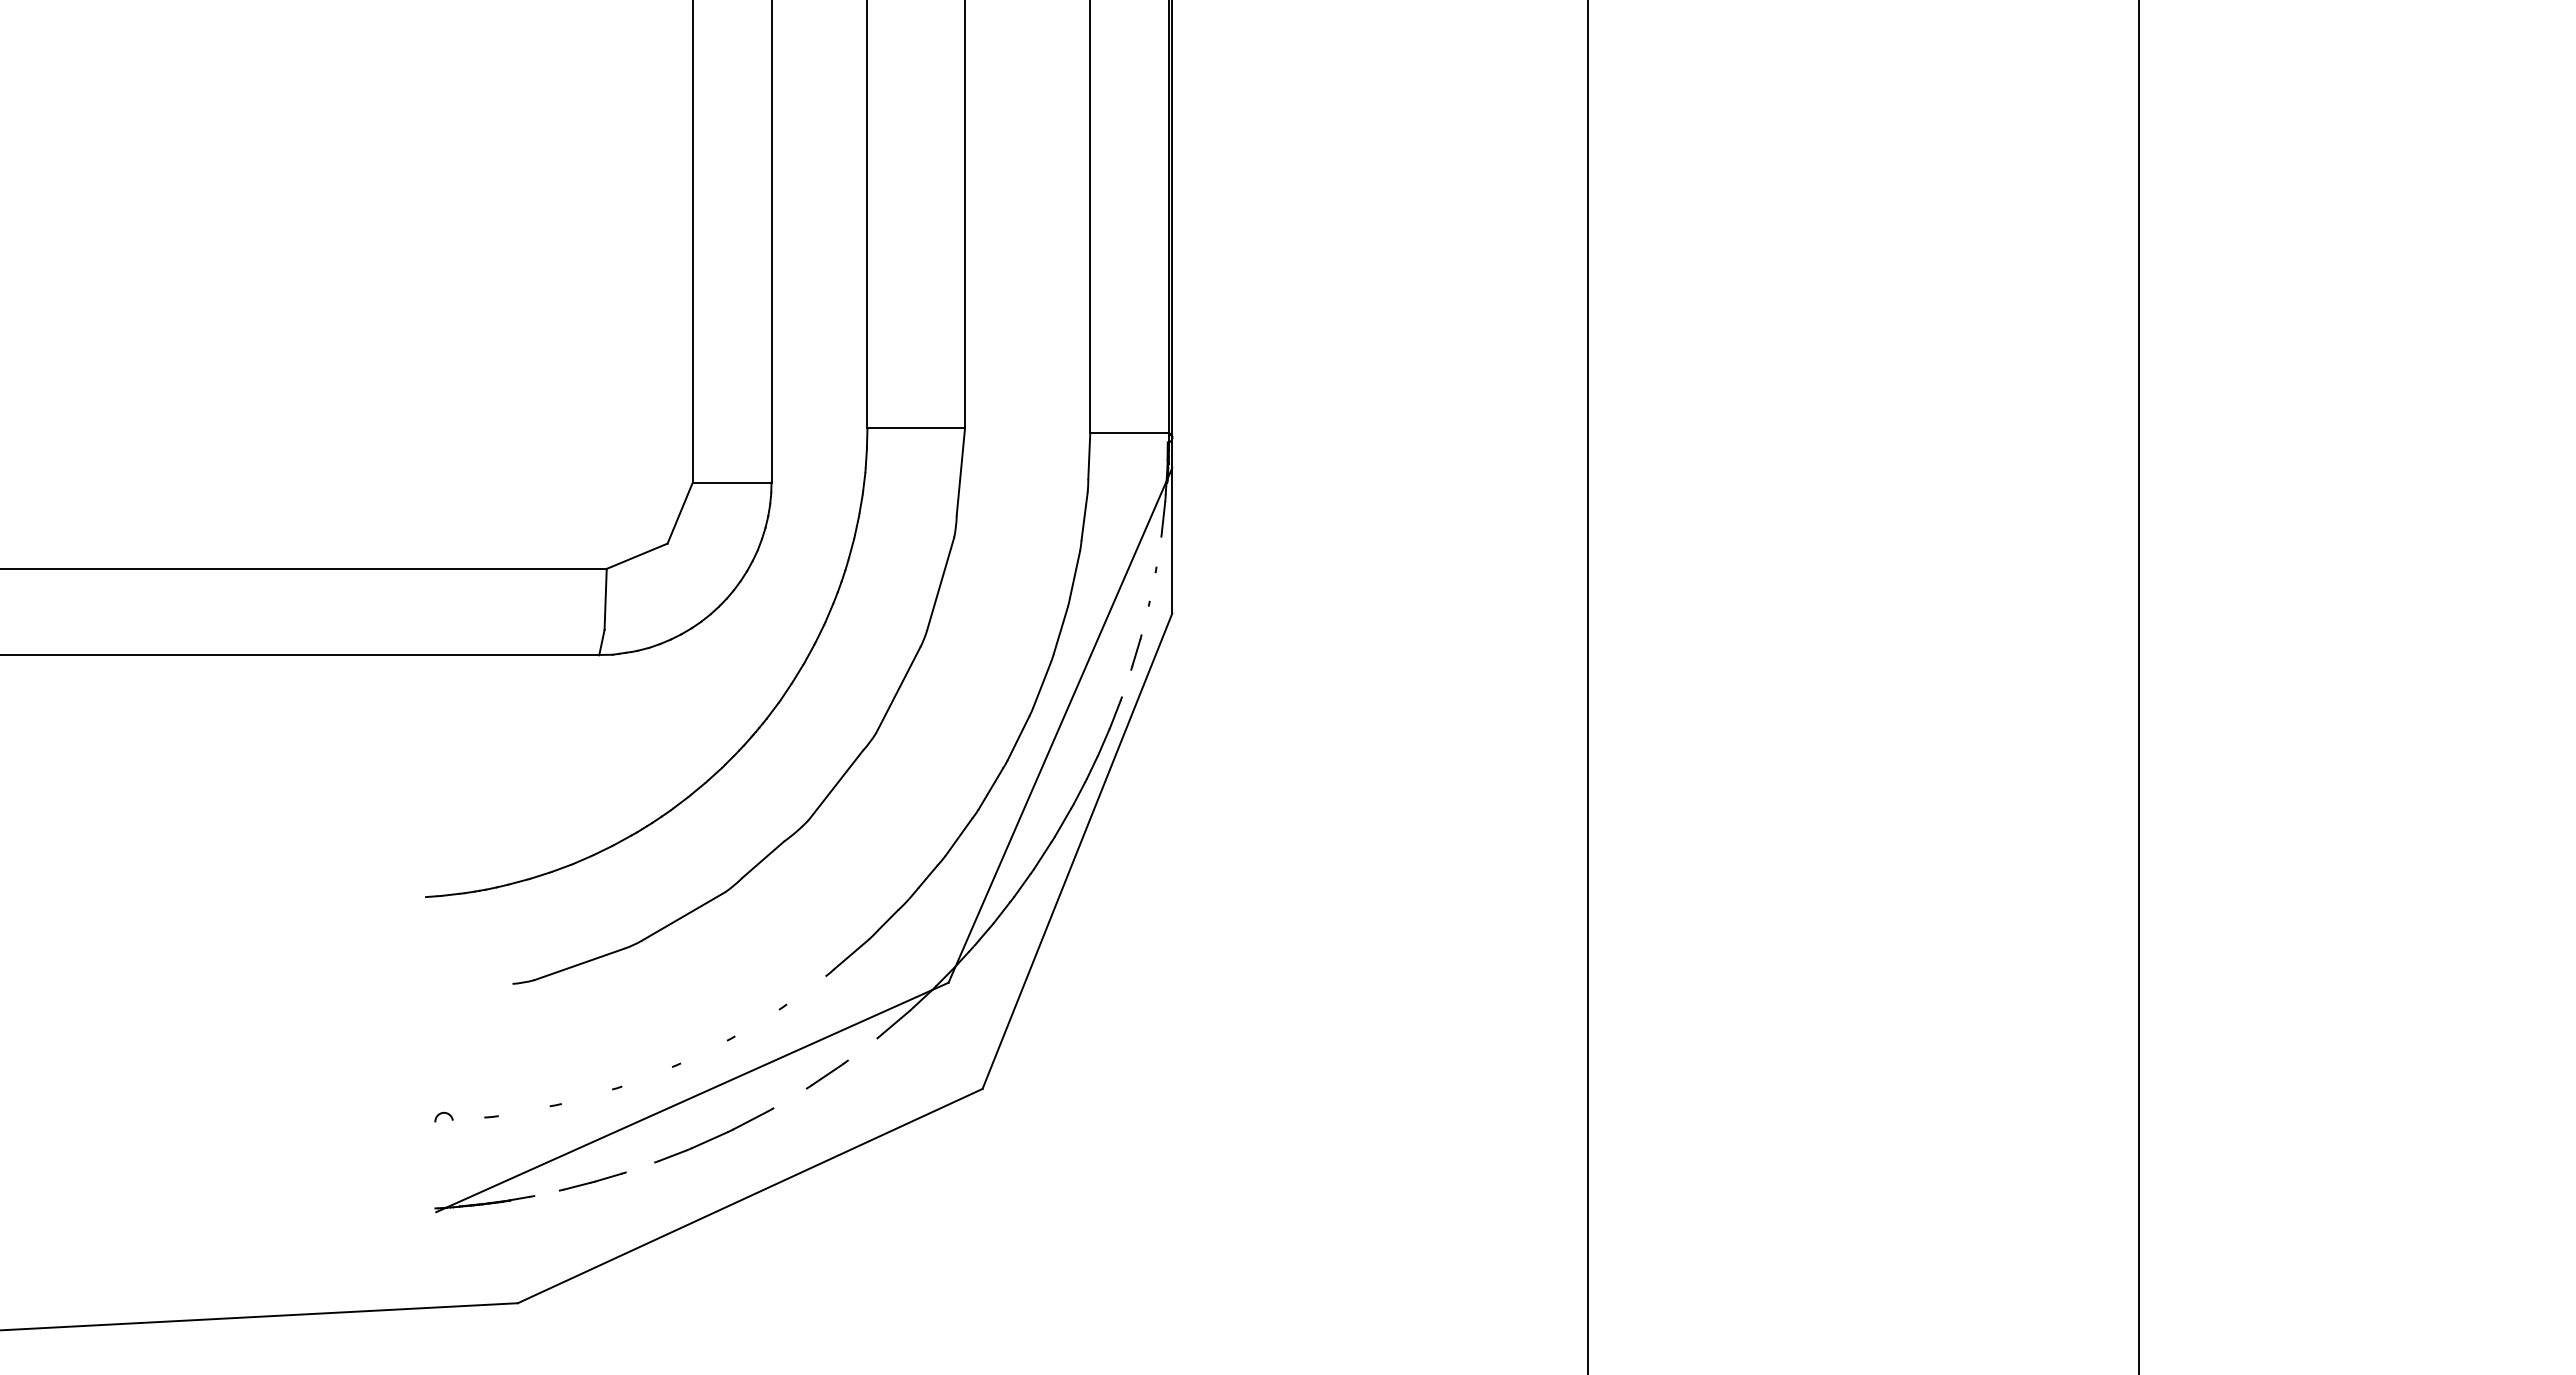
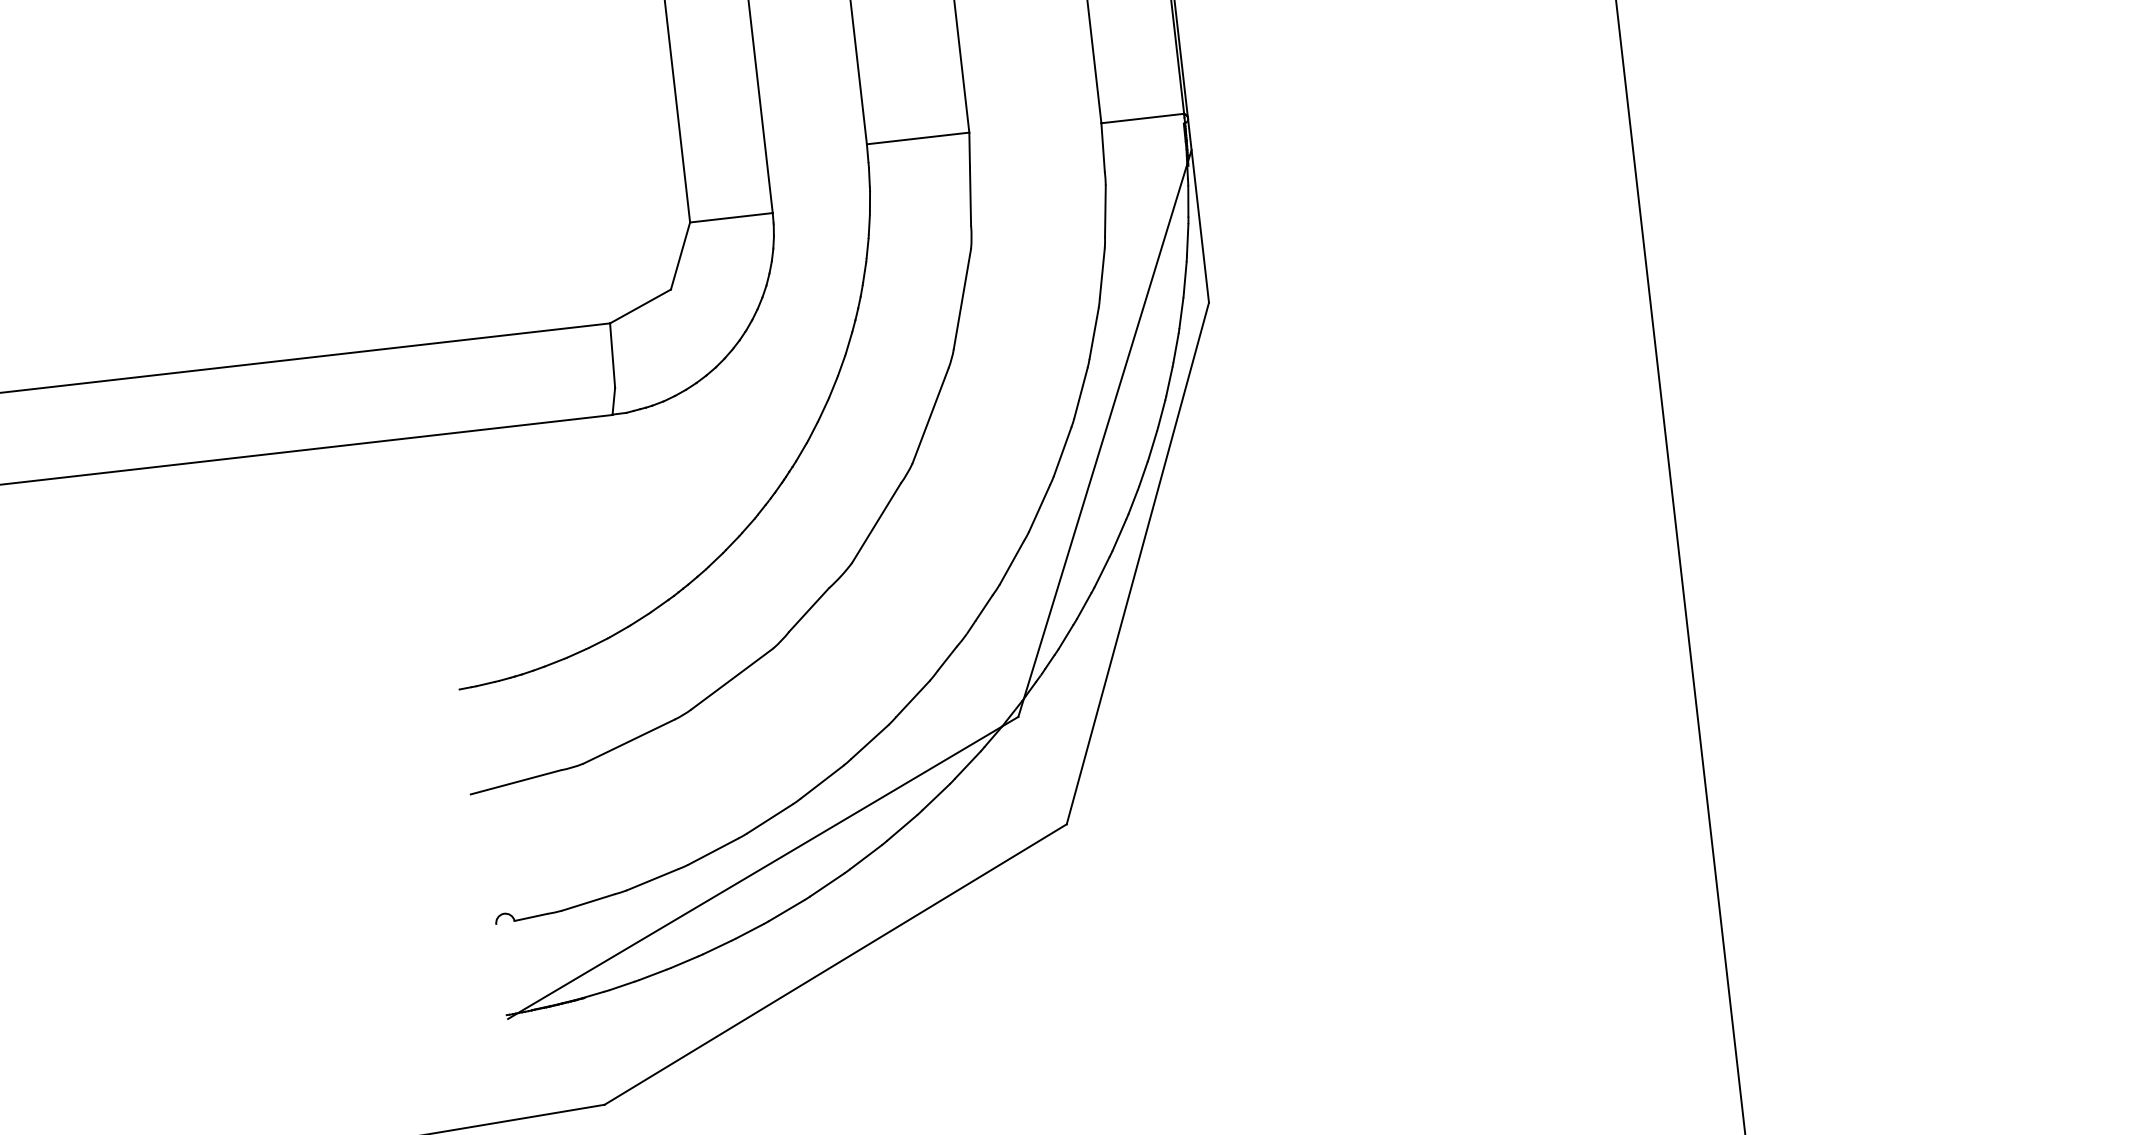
line: (1158, 551) -> (1187, 239), added
line: (1152, 586) -> (1185, 276), added
line: (1144, 620) -> (1180, 313), added
line: (1126, 683) -> (1169, 381), added
line: (468, 989) -> (515, 781), added
line: (806, 990) -> (870, 742), added
line: (757, 1022) -> (822, 781), added
line: (862, 1049) -> (936, 797), added
line: (704, 1051) -> (770, 818), added
line: (647, 1076) -> (713, 851), added
line: (586, 1096) -> (651, 879), added
line: (790, 1097) -> (866, 856), added
line: (523, 1111) -> (587, 902), added
line: (468, 1118) -> (530, 916), added
line: (640, 1167) -> (717, 947), added
line: (546, 1192) -> (621, 985), added

